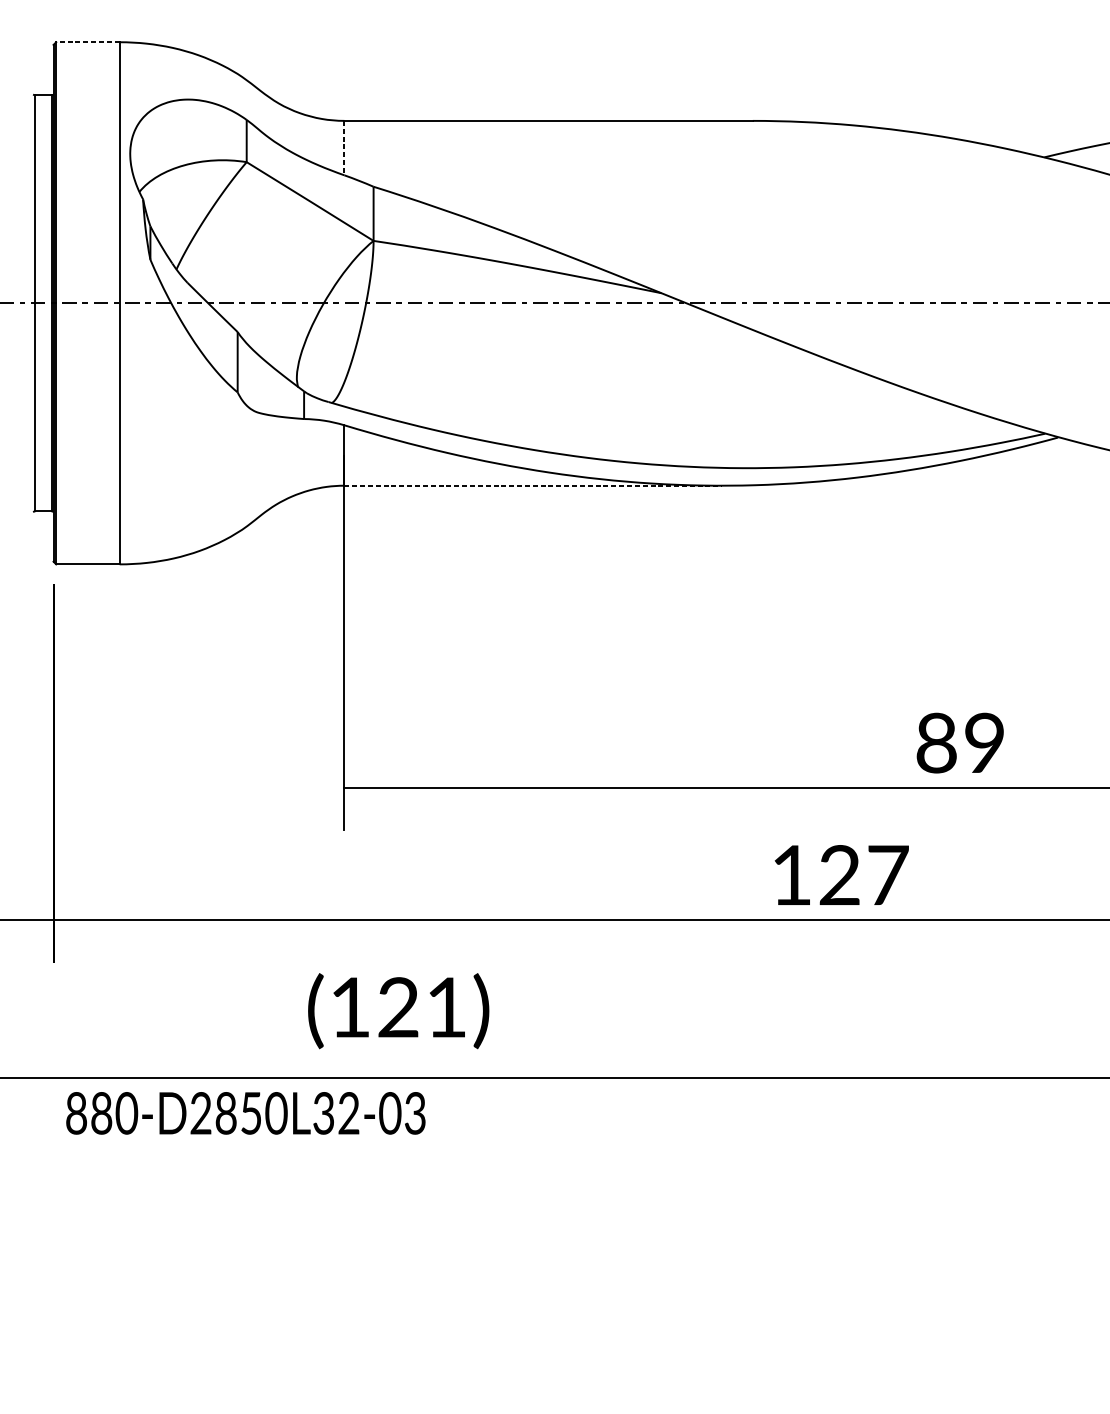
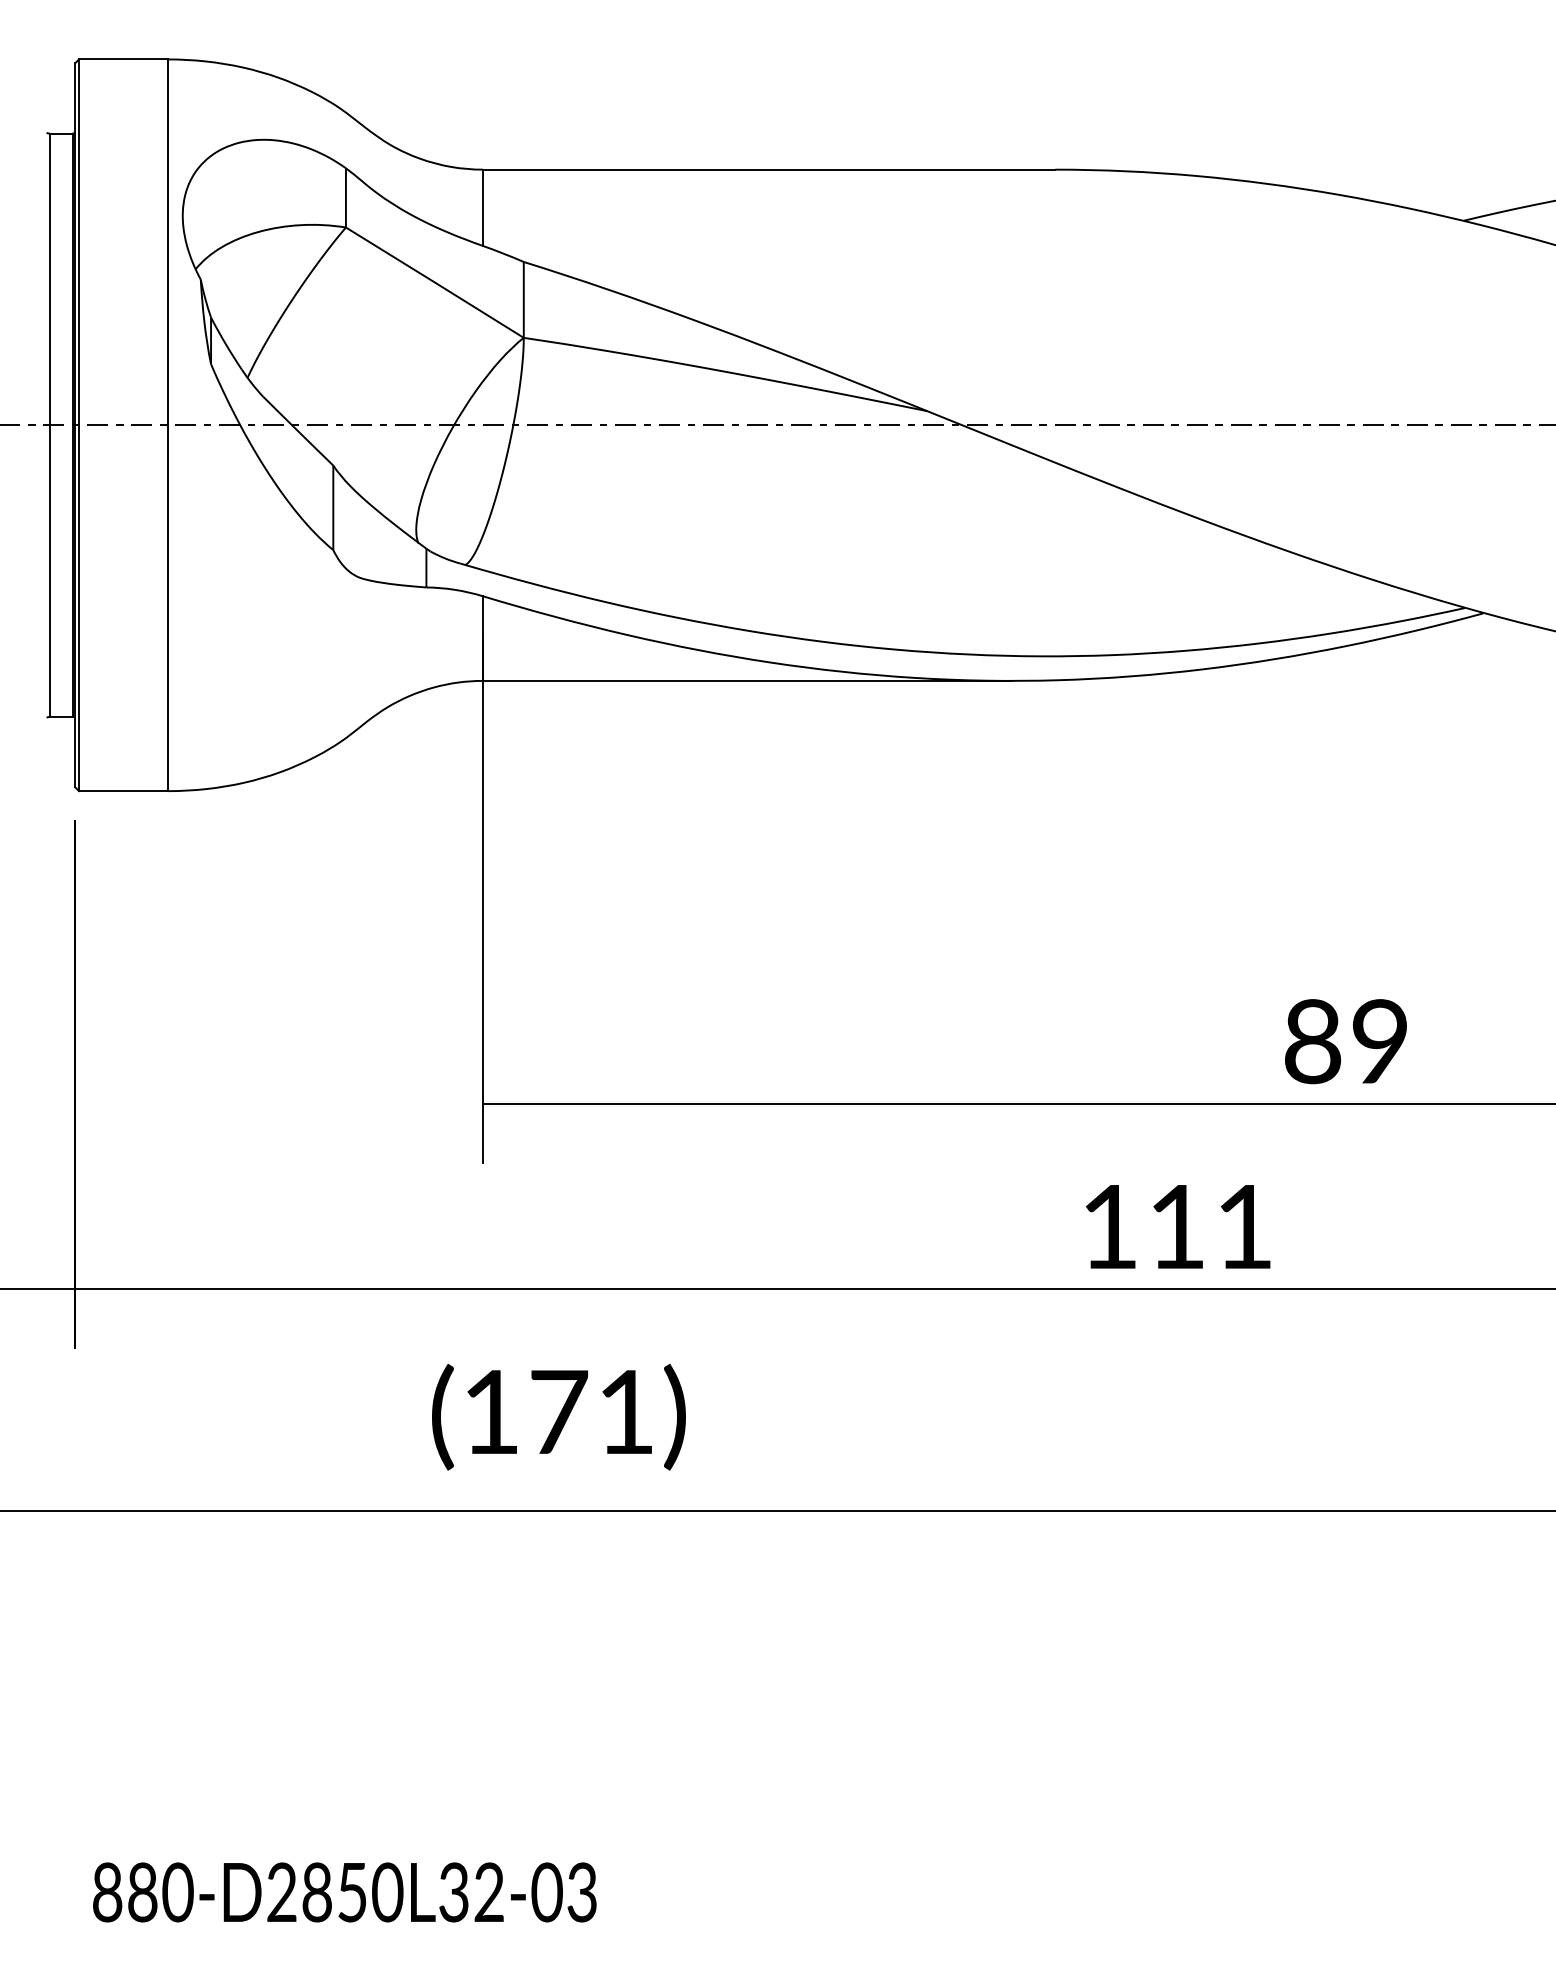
line: (87, 42) -> (123, 59), dashed -> solid
line: (344, 148) -> (482, 208), dashed -> solid
line: (533, 485) -> (747, 680), dashed -> solid
text: (864, 875) -> (1211, 1226), 127 -> 111
text: (399, 1007) -> (559, 1411), (121) -> (171)
text: (245, 1113) -> (344, 1892), moved

